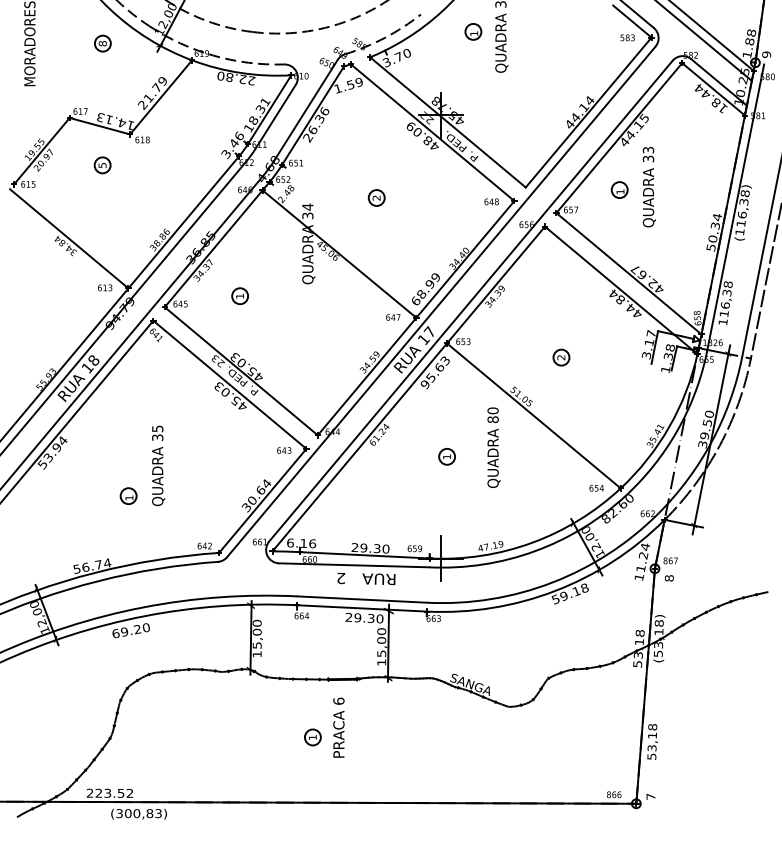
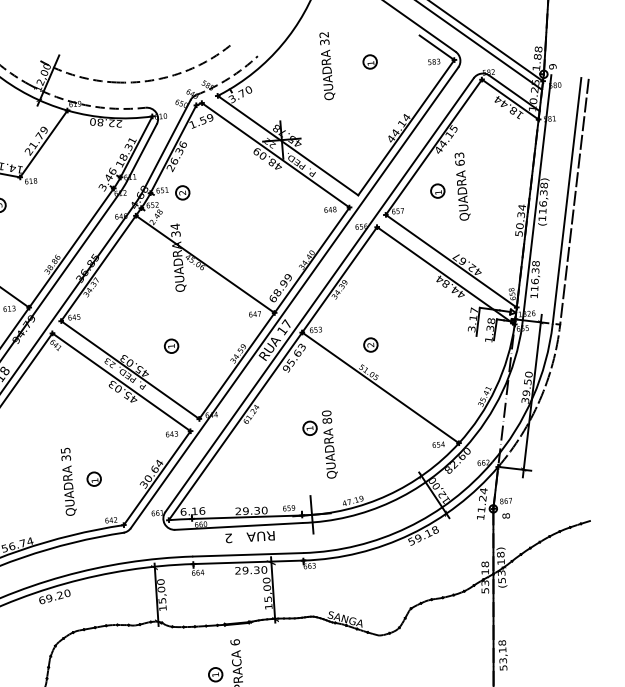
part: (473, 31) -> (370, 61), moved
text: (648, 158) -> (460, 162), 33 -> 63
part: (376, 197) -> (182, 192), moved
part: (239, 296) -> (171, 346), moved
part: (561, 357) -> (370, 344), moved
text: (493, 447) -> (329, 444), moved
text: (158, 465) -> (68, 481), moved
part: (128, 495) -> (94, 478), moved

